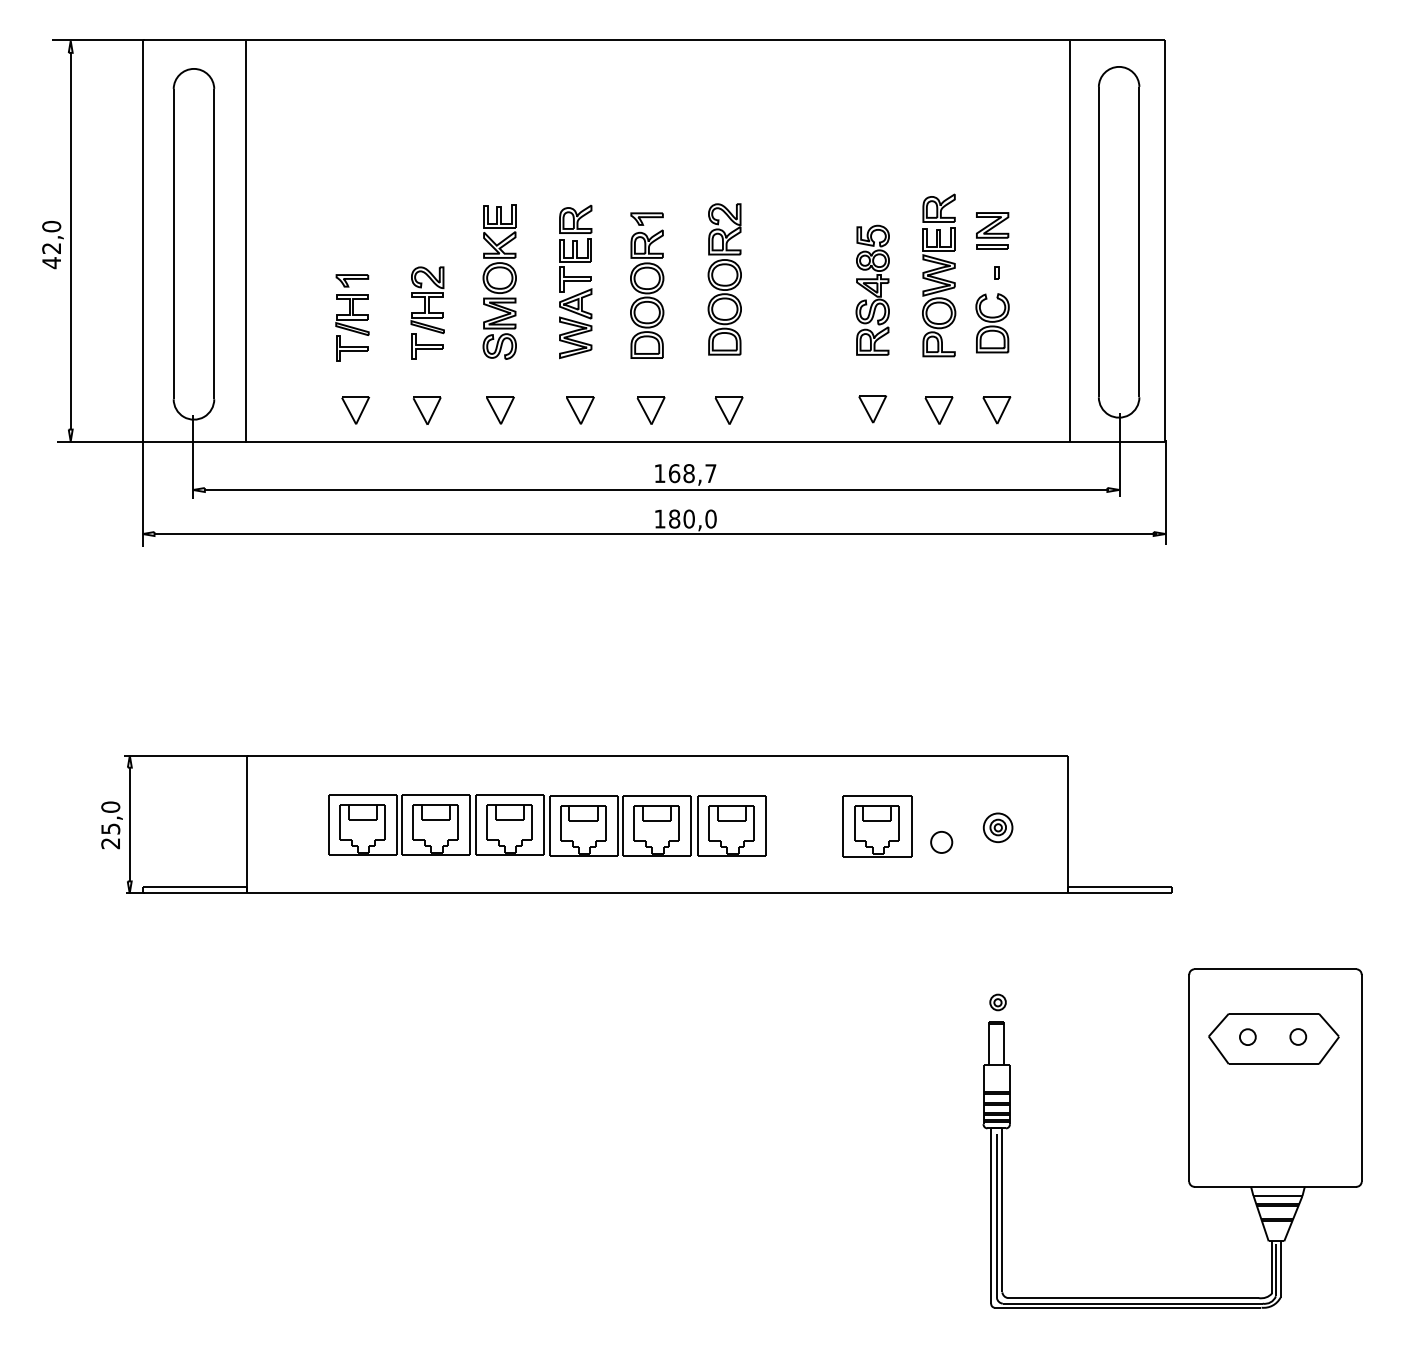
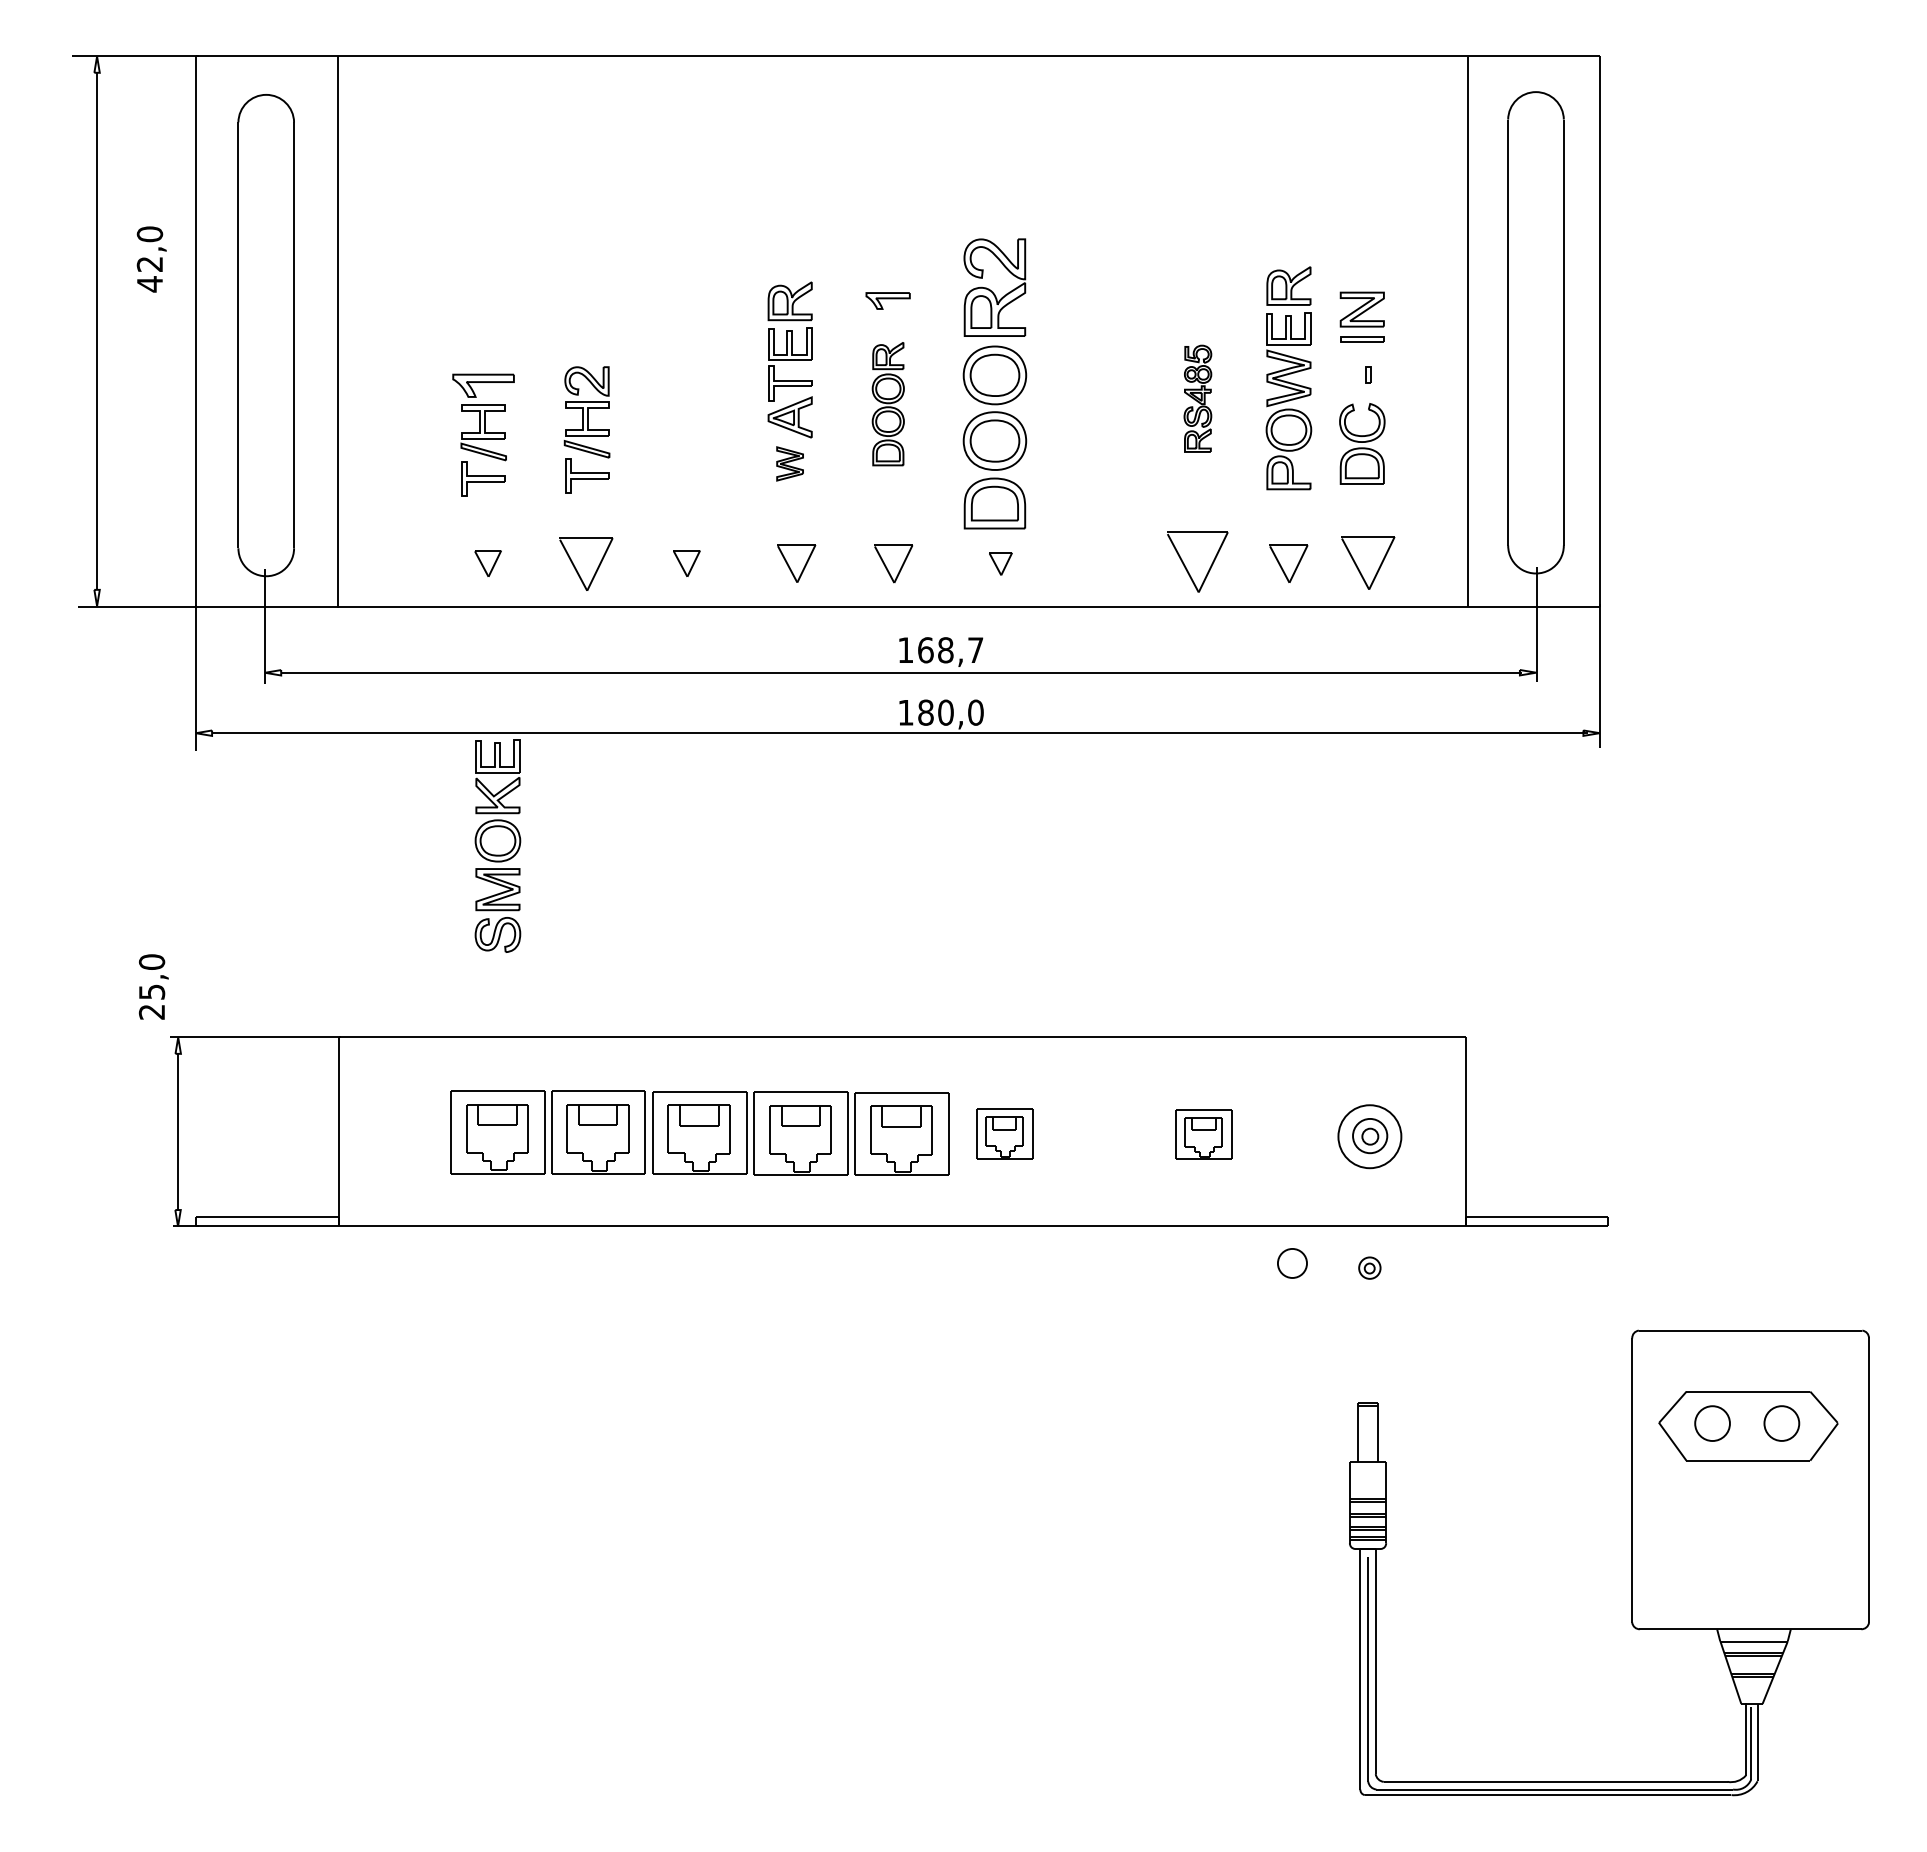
text: (52, 244) -> (151, 259), moved
part: (724, 279) -> (994, 383), size x1.4
part: (352, 280) -> (483, 385), size x1.4
part: (499, 281) -> (497, 845), moved
part: (872, 290) -> (1197, 398), size x0.6
part: (647, 293) -> (888, 403), size x0.7
part: (575, 337) -> (789, 463), size x0.6
part: (872, 408) -> (1197, 561), size x1.6
part: (355, 410) -> (487, 563), size x0.7
part: (500, 410) -> (686, 563), size x0.7
part: (728, 410) -> (1000, 563), size x0.6
part: (996, 410) -> (1367, 563), size x1.4
part: (426, 411) -> (585, 564), size x1.4
text: (111, 824) -> (153, 986), moved
part: (731, 825) -> (1004, 1133), size x0.6
part: (876, 826) -> (1203, 1134), size x0.6
part: (997, 827) -> (1369, 1135), size x1.6
part: (941, 842) -> (1292, 1263), moved
part: (997, 1002) -> (1369, 1267), moved
part: (1247, 1036) -> (1712, 1423), size x1.6
part: (1297, 1036) -> (1781, 1423), size x1.6

